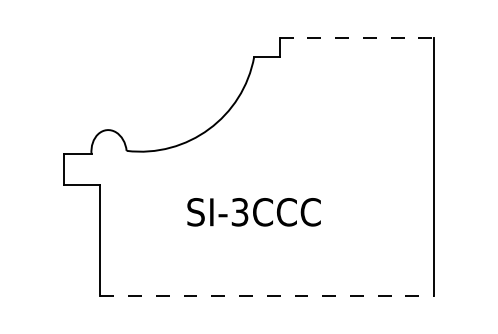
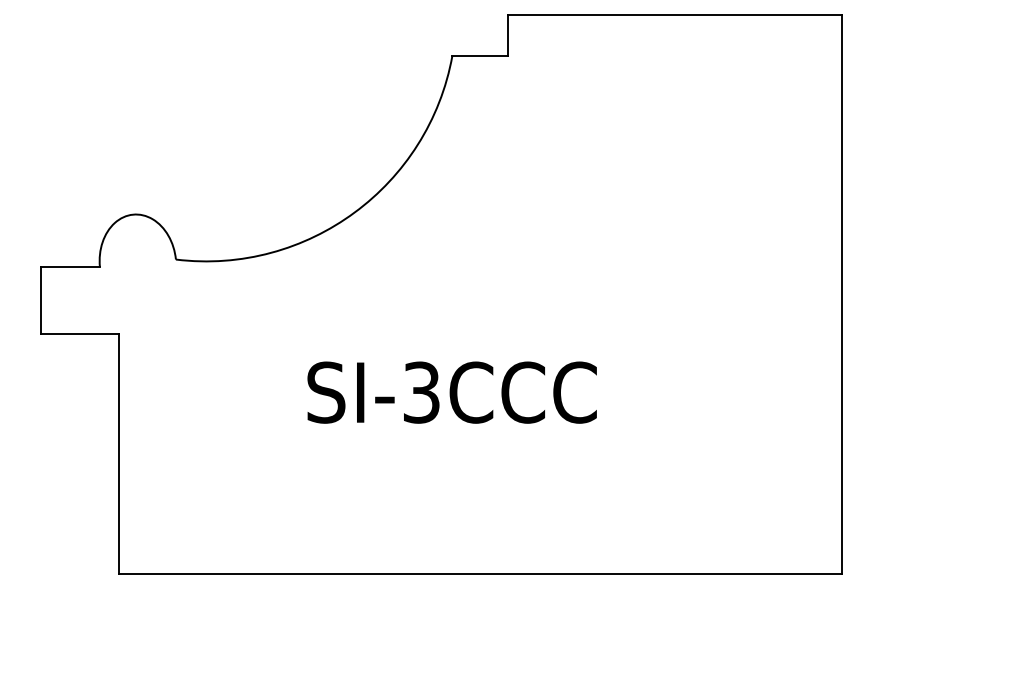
line: (357, 37) -> (676, 13), dashed -> solid
line: (267, 296) -> (481, 575), dashed -> solid

